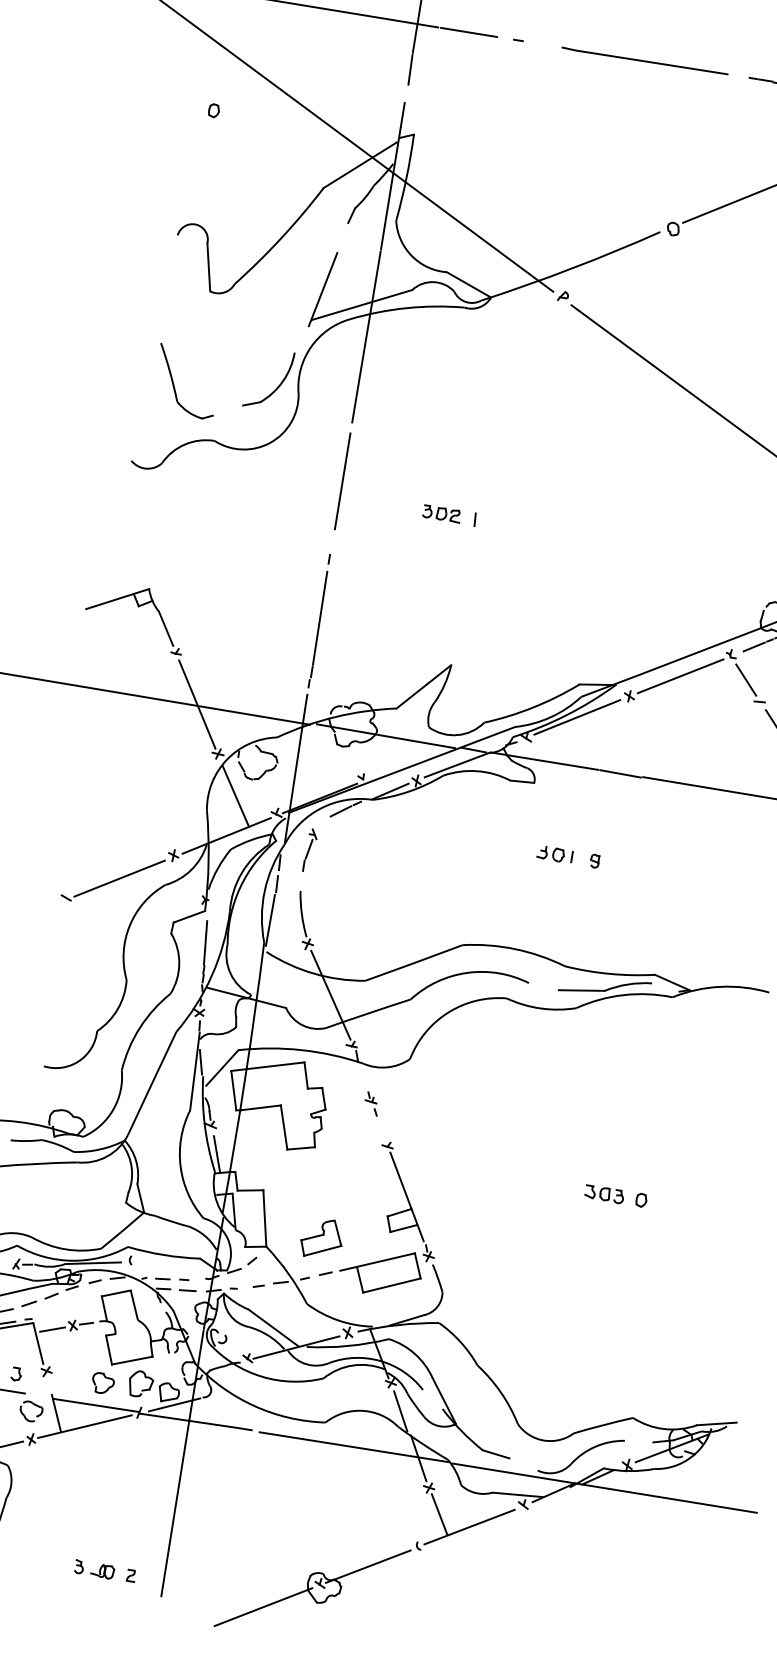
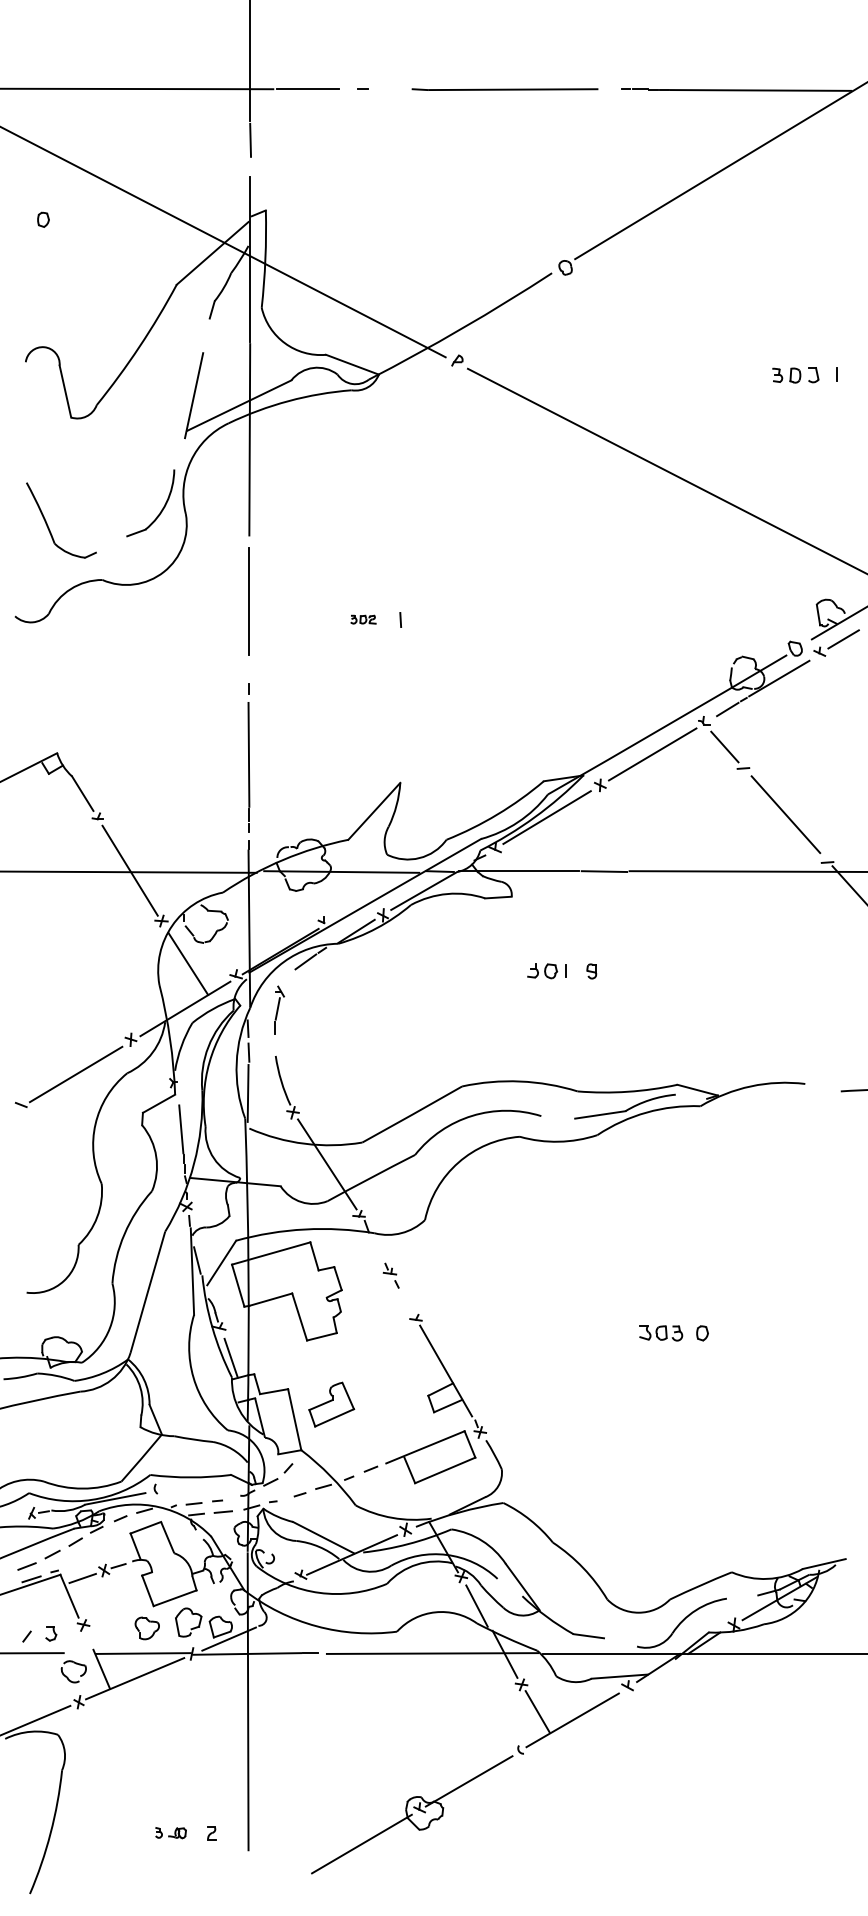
part: (441, 513) -> (363, 619), size x0.6
part: (321, 1238) -> (331, 1404), moved
part: (94, 1569) -> (170, 1832), size x0.7

